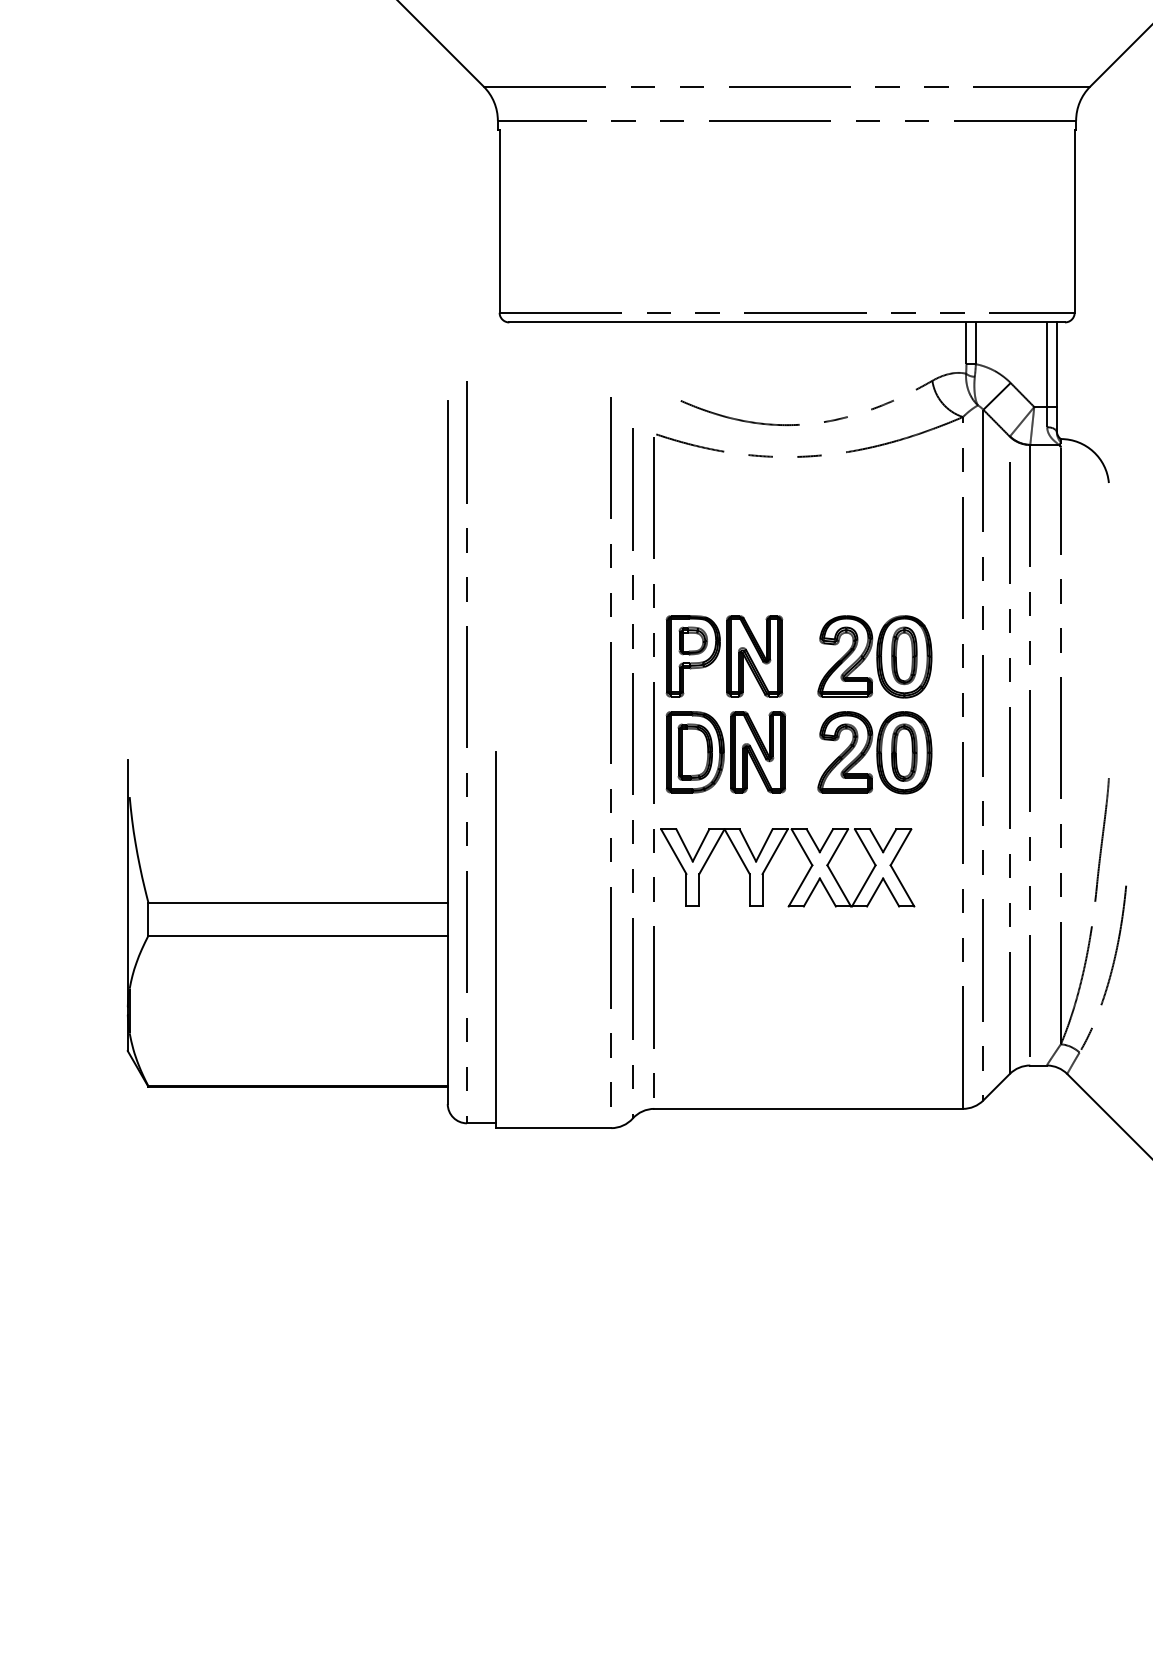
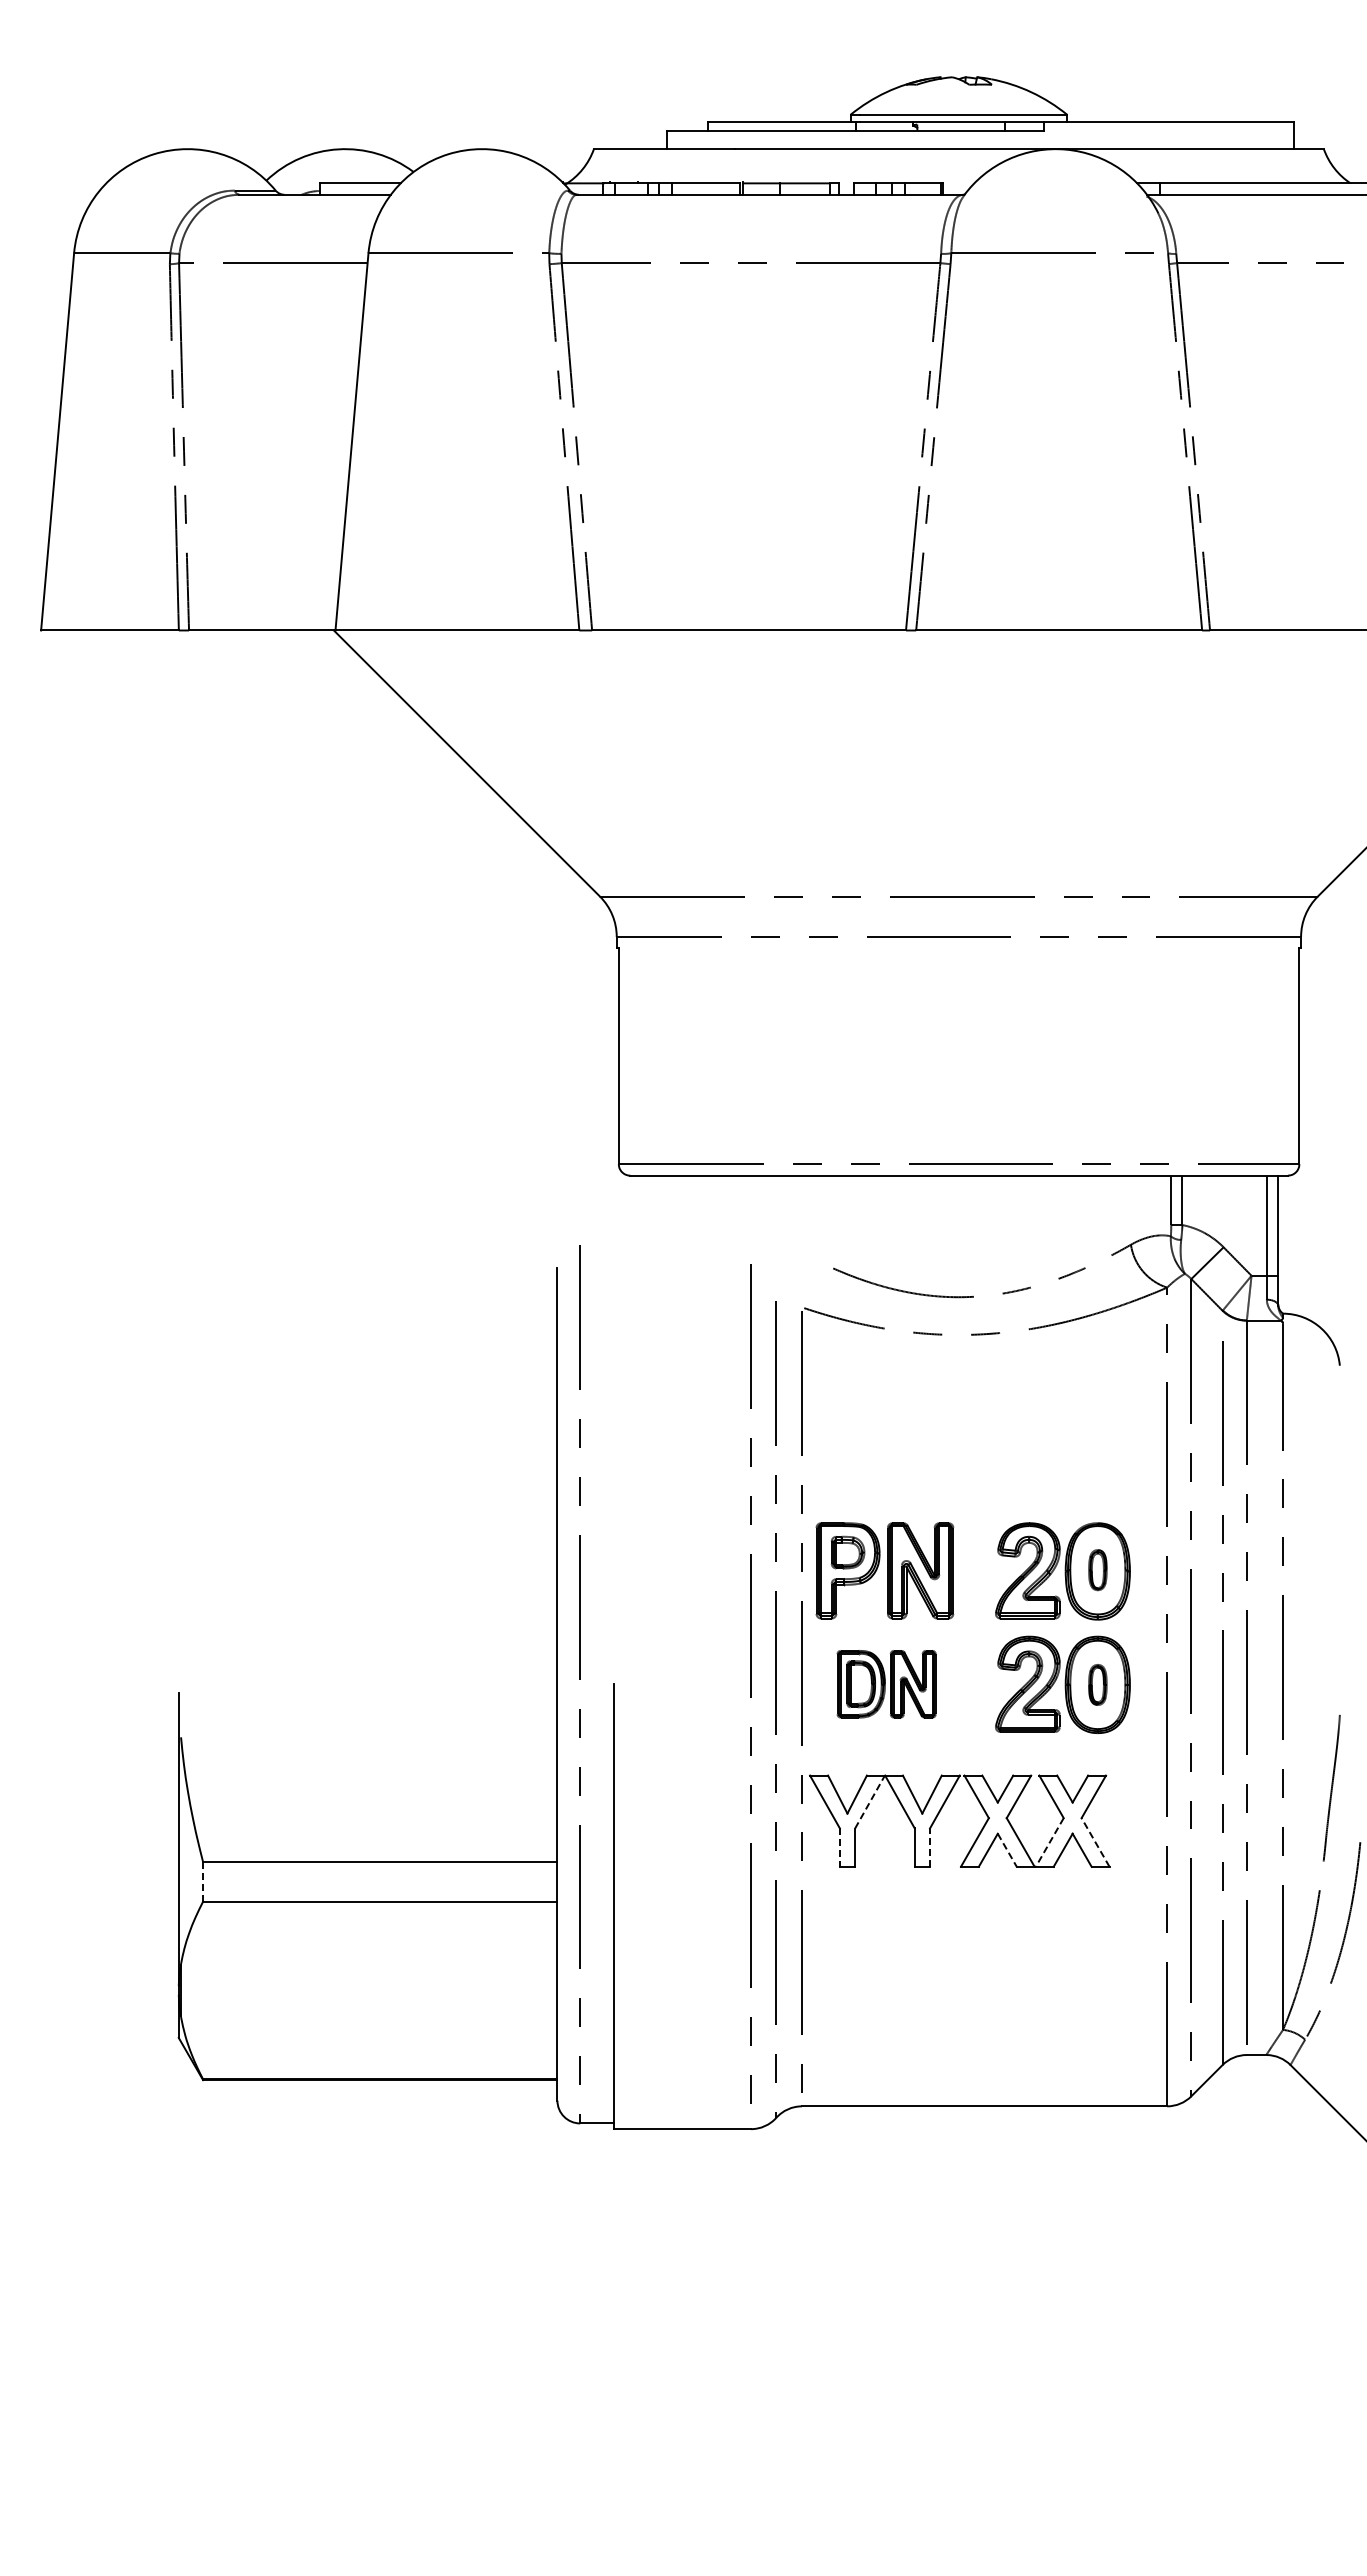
part: (904, 655) -> (1097, 1569), size x0.6
part: (725, 751) -> (886, 1683), size x0.7
part: (904, 752) -> (1097, 1684), size x0.6
line: (712, 851) -> (870, 1801), solid -> dashed
line: (863, 885) -> (1049, 1842), solid -> dashed
line: (902, 885) -> (1095, 1842), solid -> dashed
line: (686, 890) -> (839, 1848), solid -> dashed
line: (762, 890) -> (929, 1847), solid -> dashed
line: (828, 892) -> (1007, 1850), solid -> dashed
line: (148, 918) -> (203, 1881), solid -> dashed

